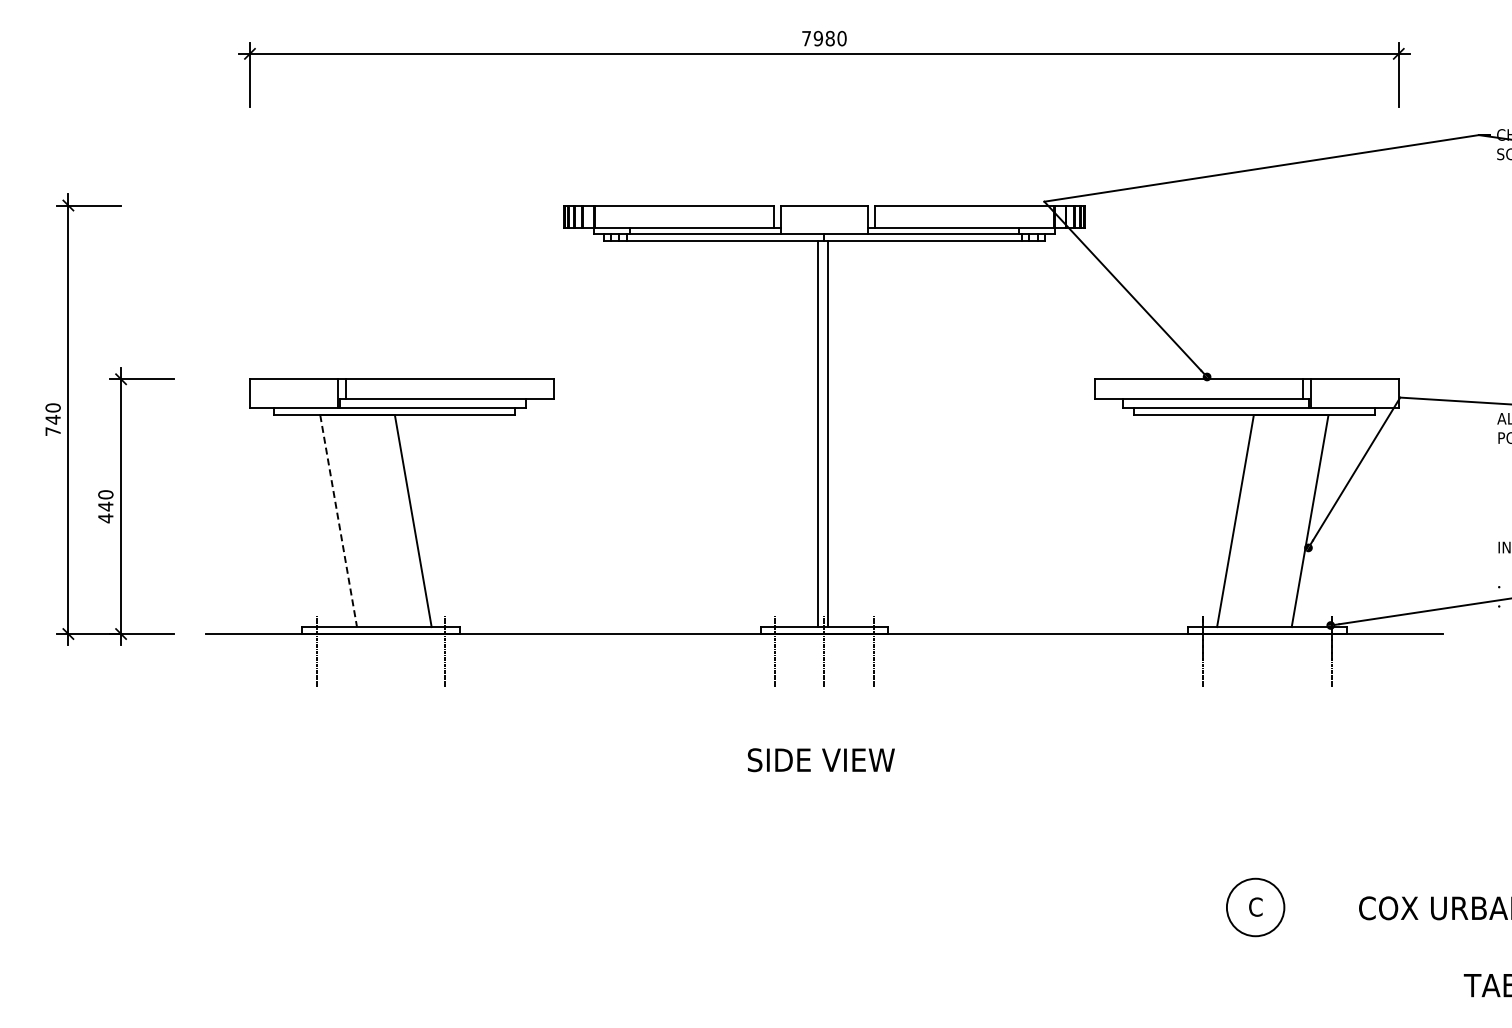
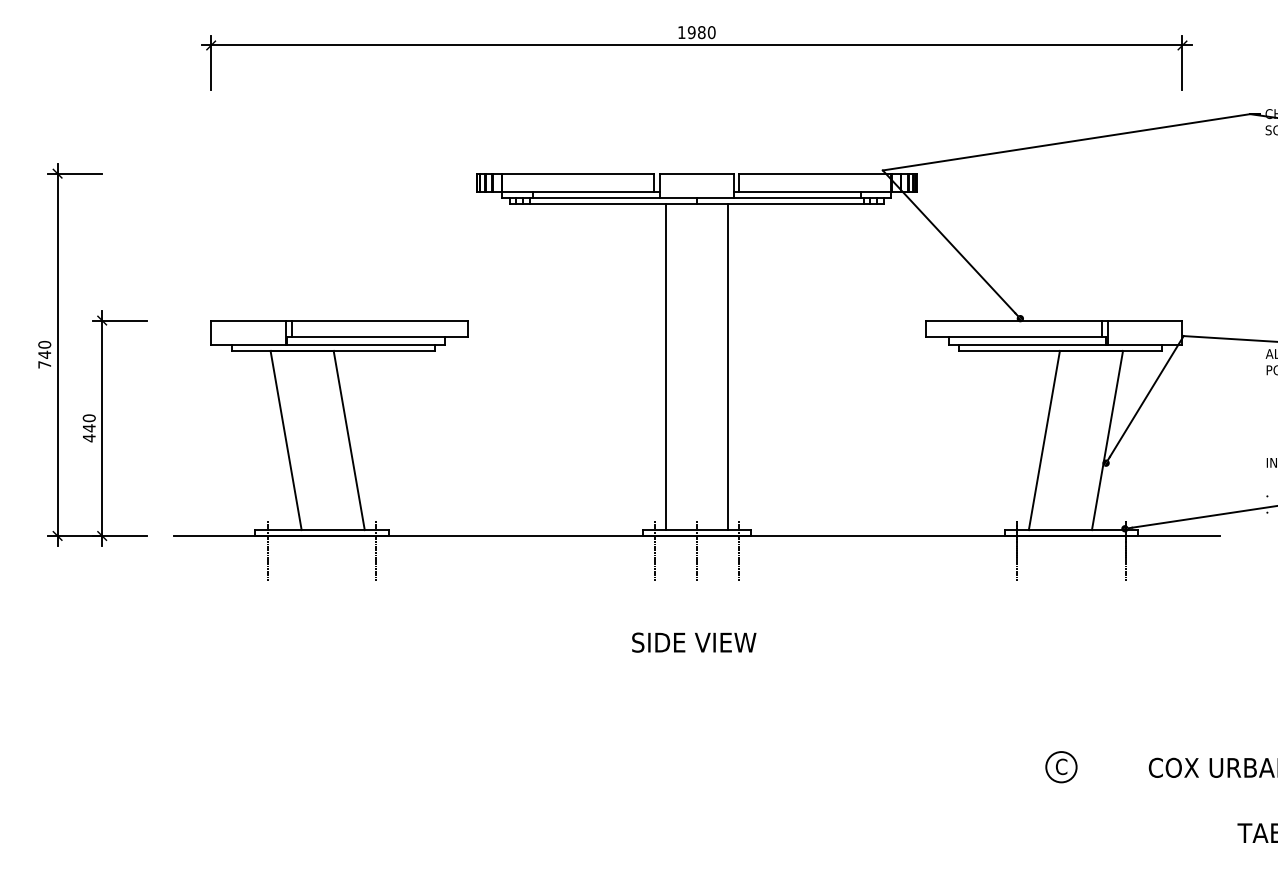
text: (806, 38) -> (681, 32), 7980 -> 1980
line: (818, 434) -> (728, 367), moved
line: (827, 434) -> (665, 367), moved
line: (338, 521) -> (286, 440), dashed -> solid
circle: (1255, 907) -> (1061, 767), size x0.62

